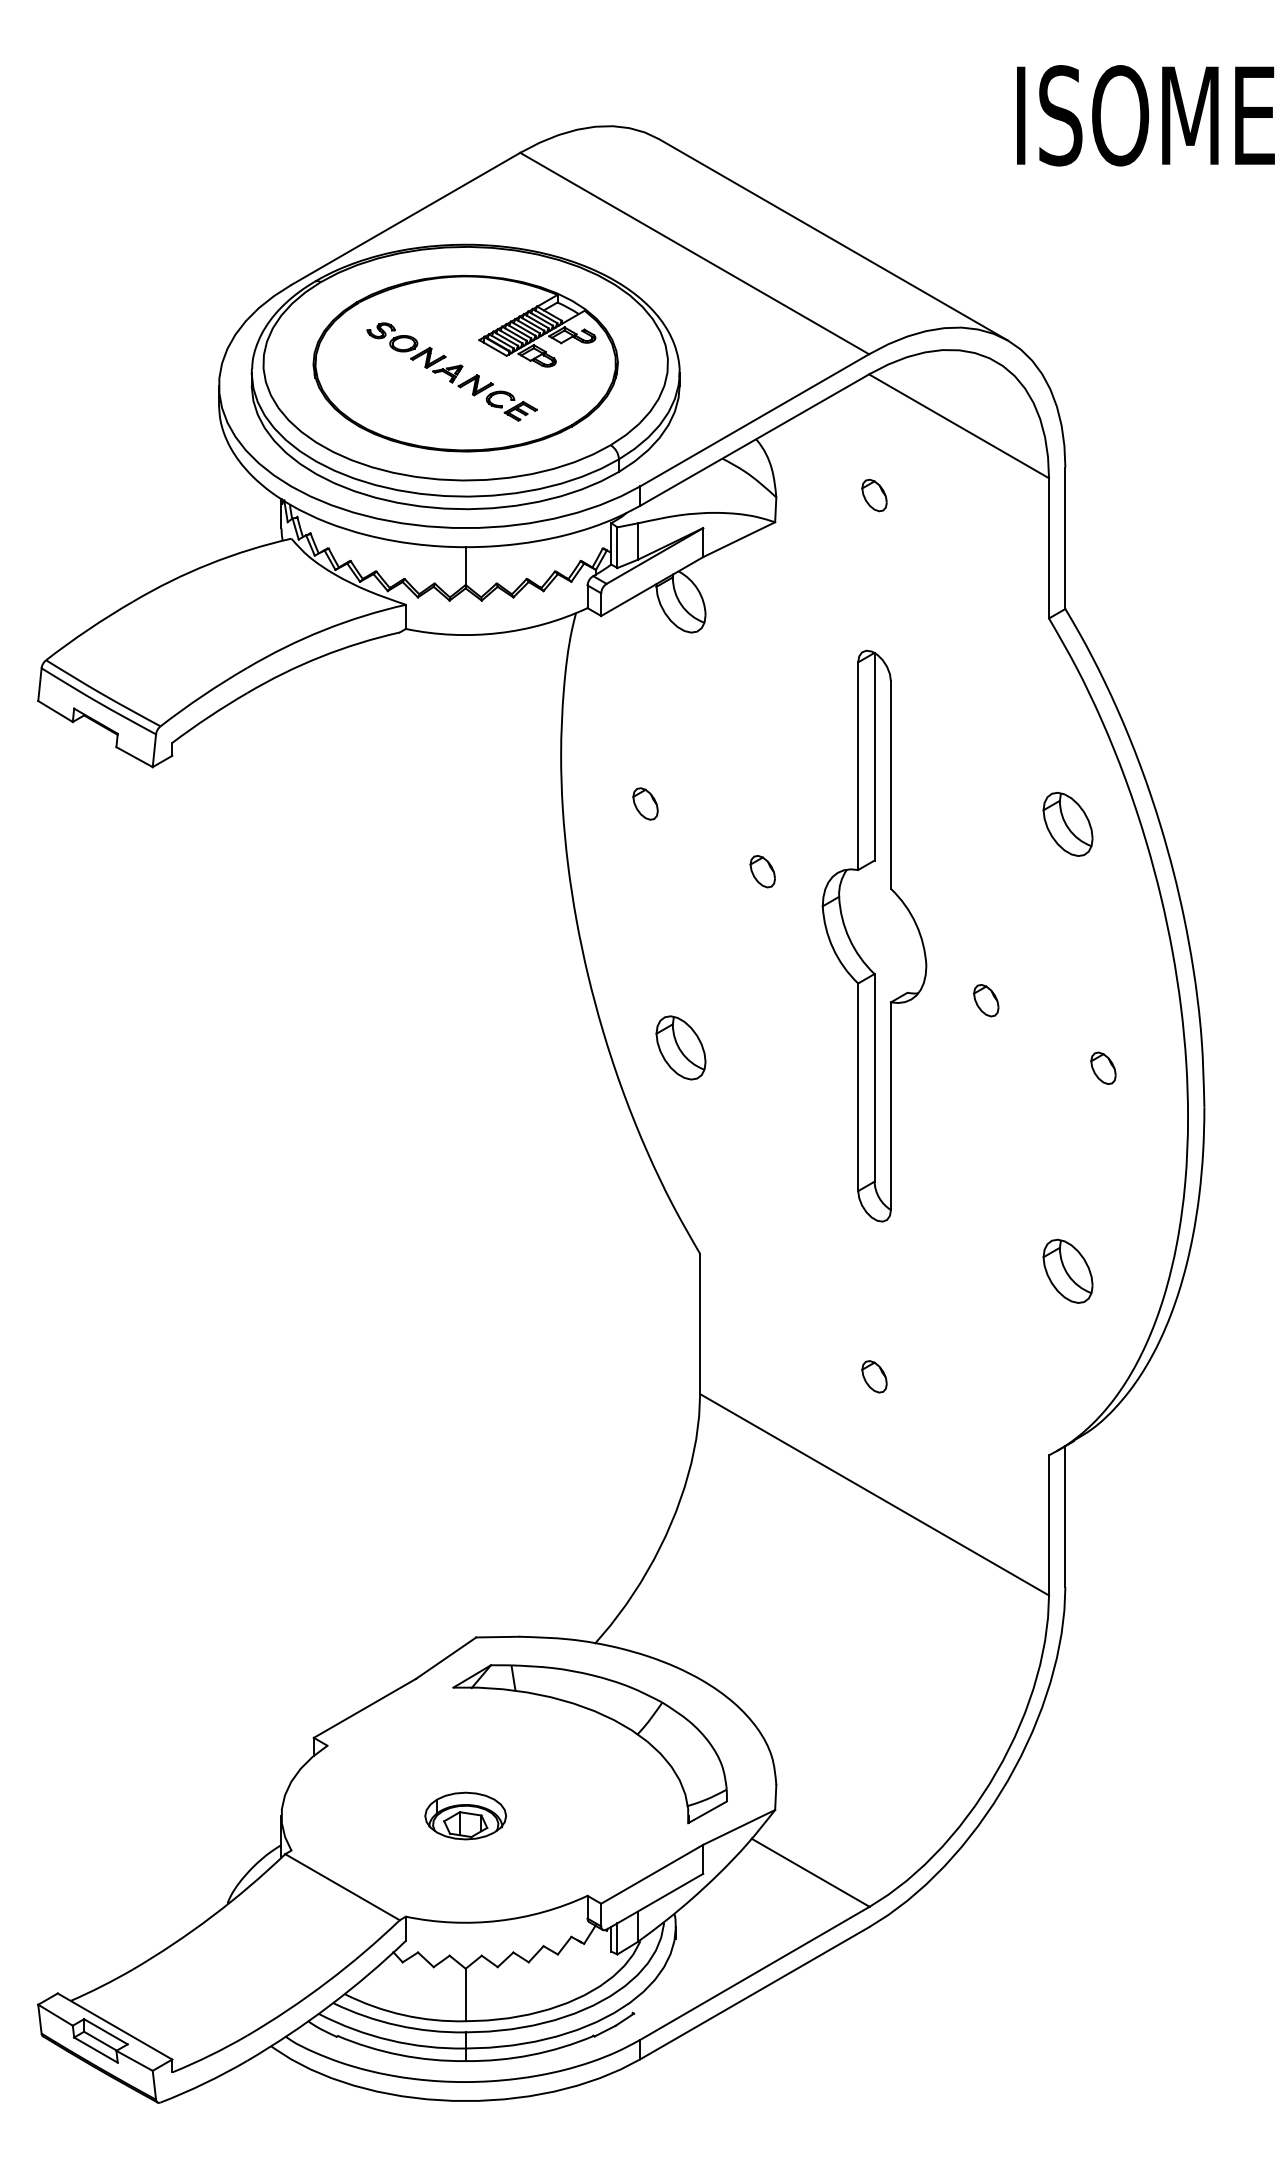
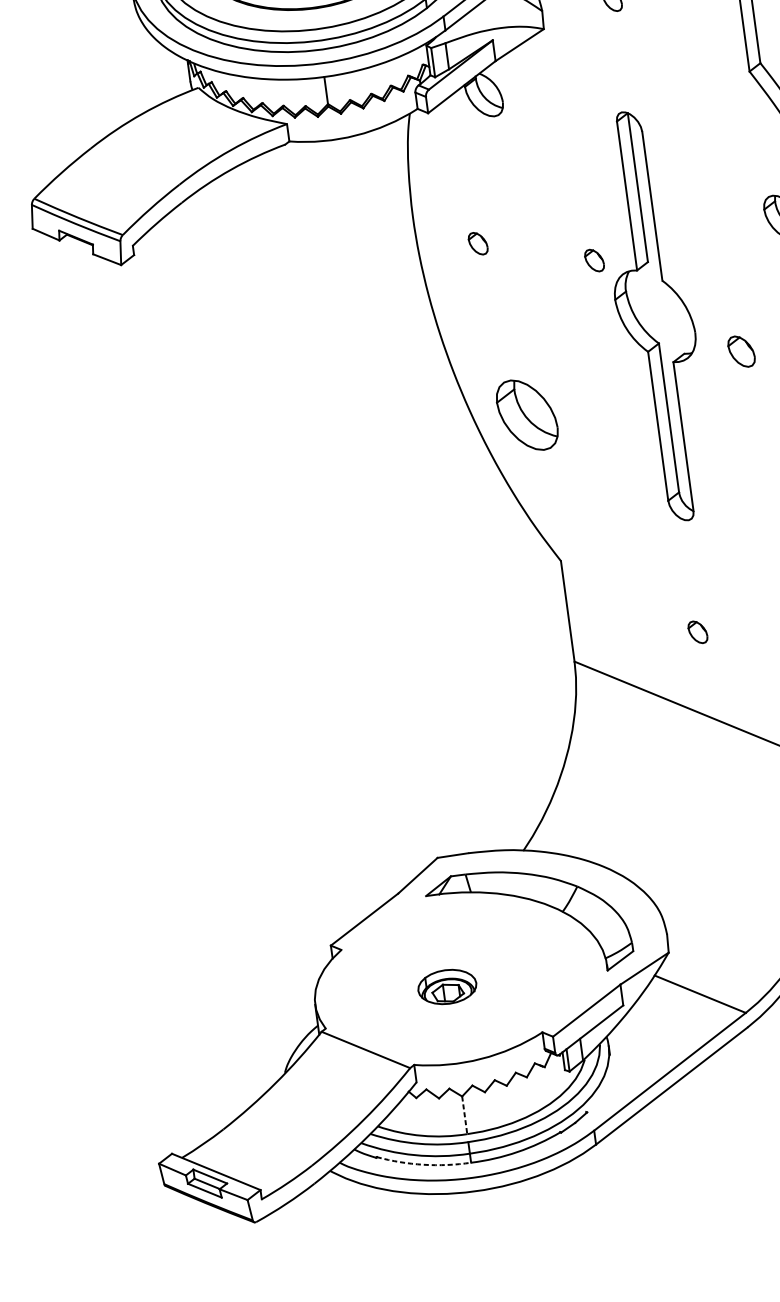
part: (762, 871) -> (594, 260), moved
part: (986, 1000) -> (741, 351), size x1.4
part: (680, 1047) -> (526, 414), size x1.6
line: (465, 1995) -> (464, 1115), solid -> dashed
arc: (400, 2055) -> (423, 1165), solid -> dashed

